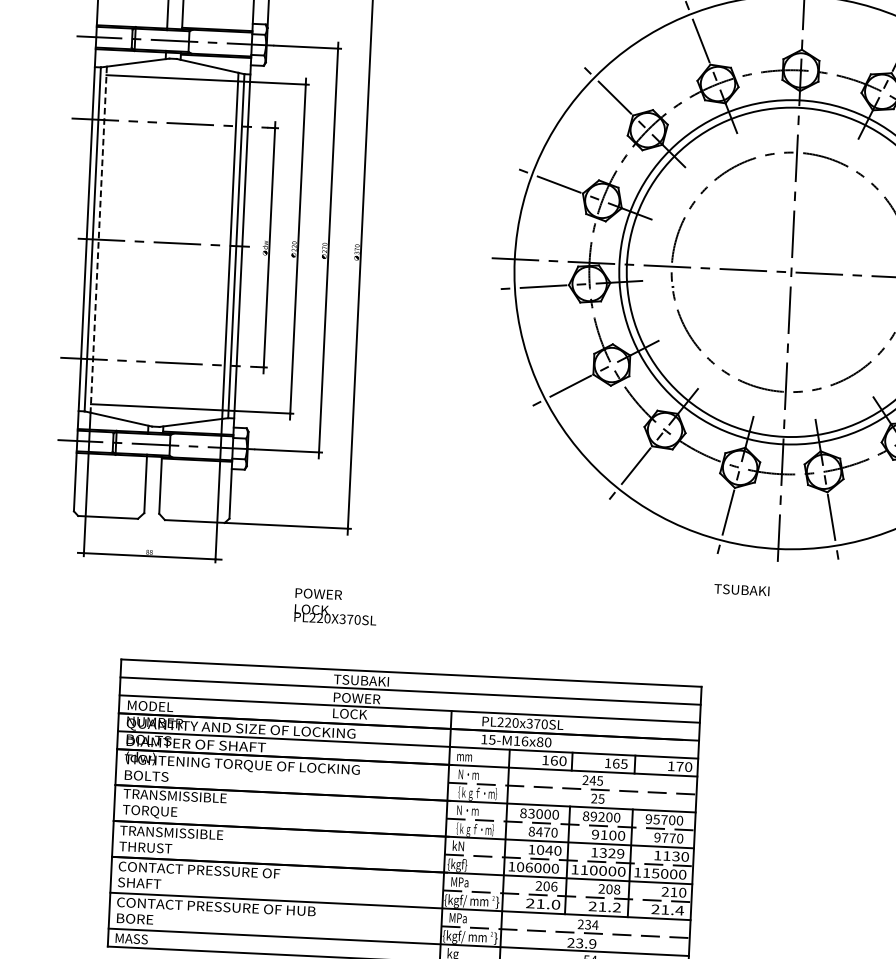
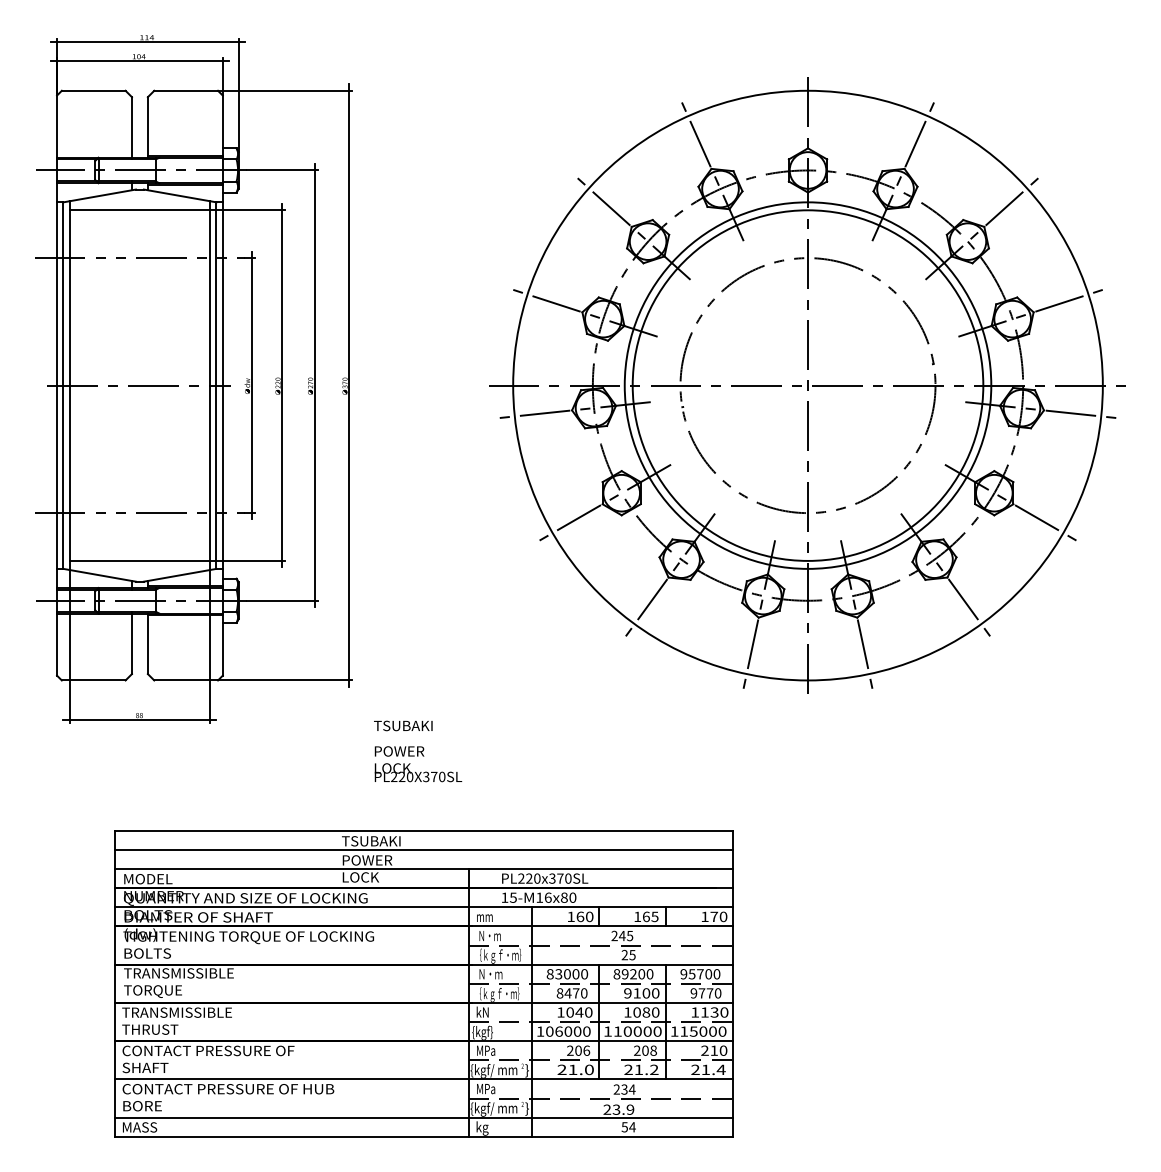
line: (98, 240) -> (69, 386), dashed -> solid
text: (742, 589) -> (403, 725), moved
text: (335, 607) -> (418, 764), moved
text: (612, 853) -> (646, 1012), 1329 -> 1080

